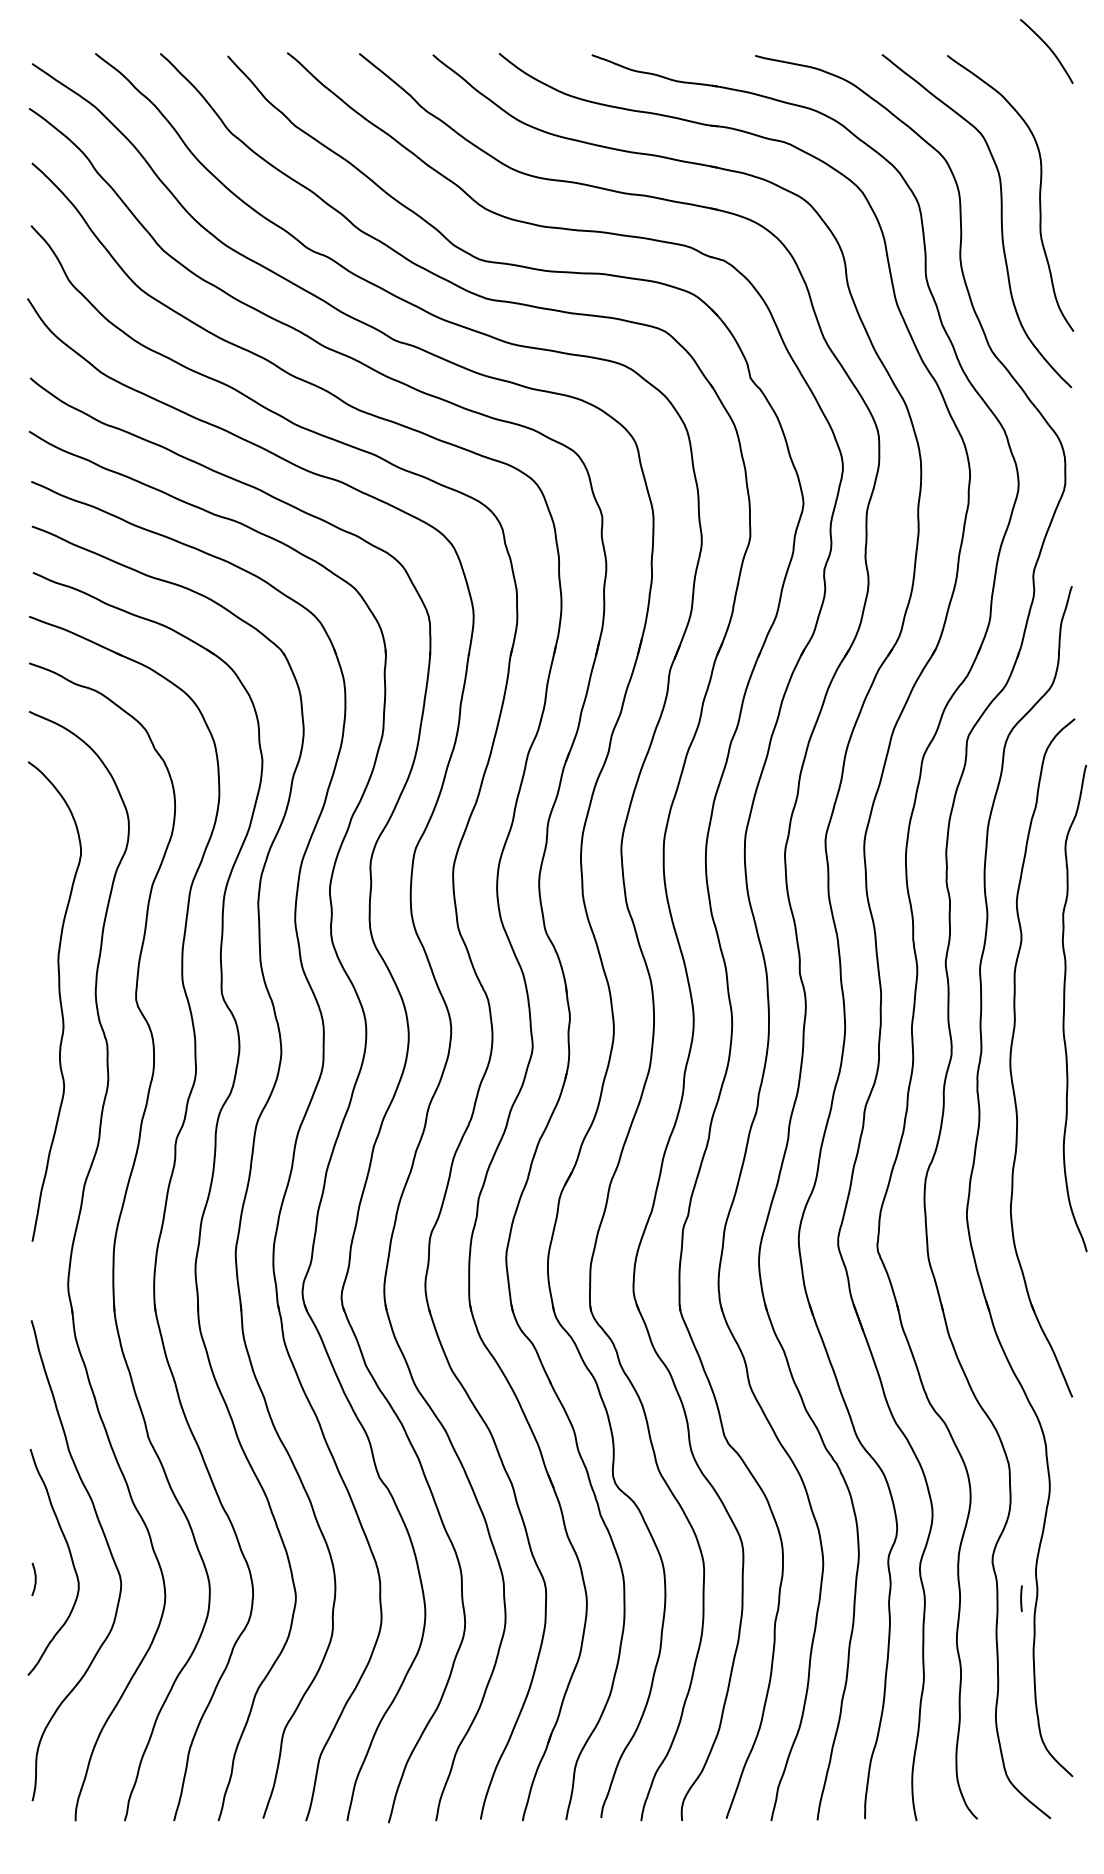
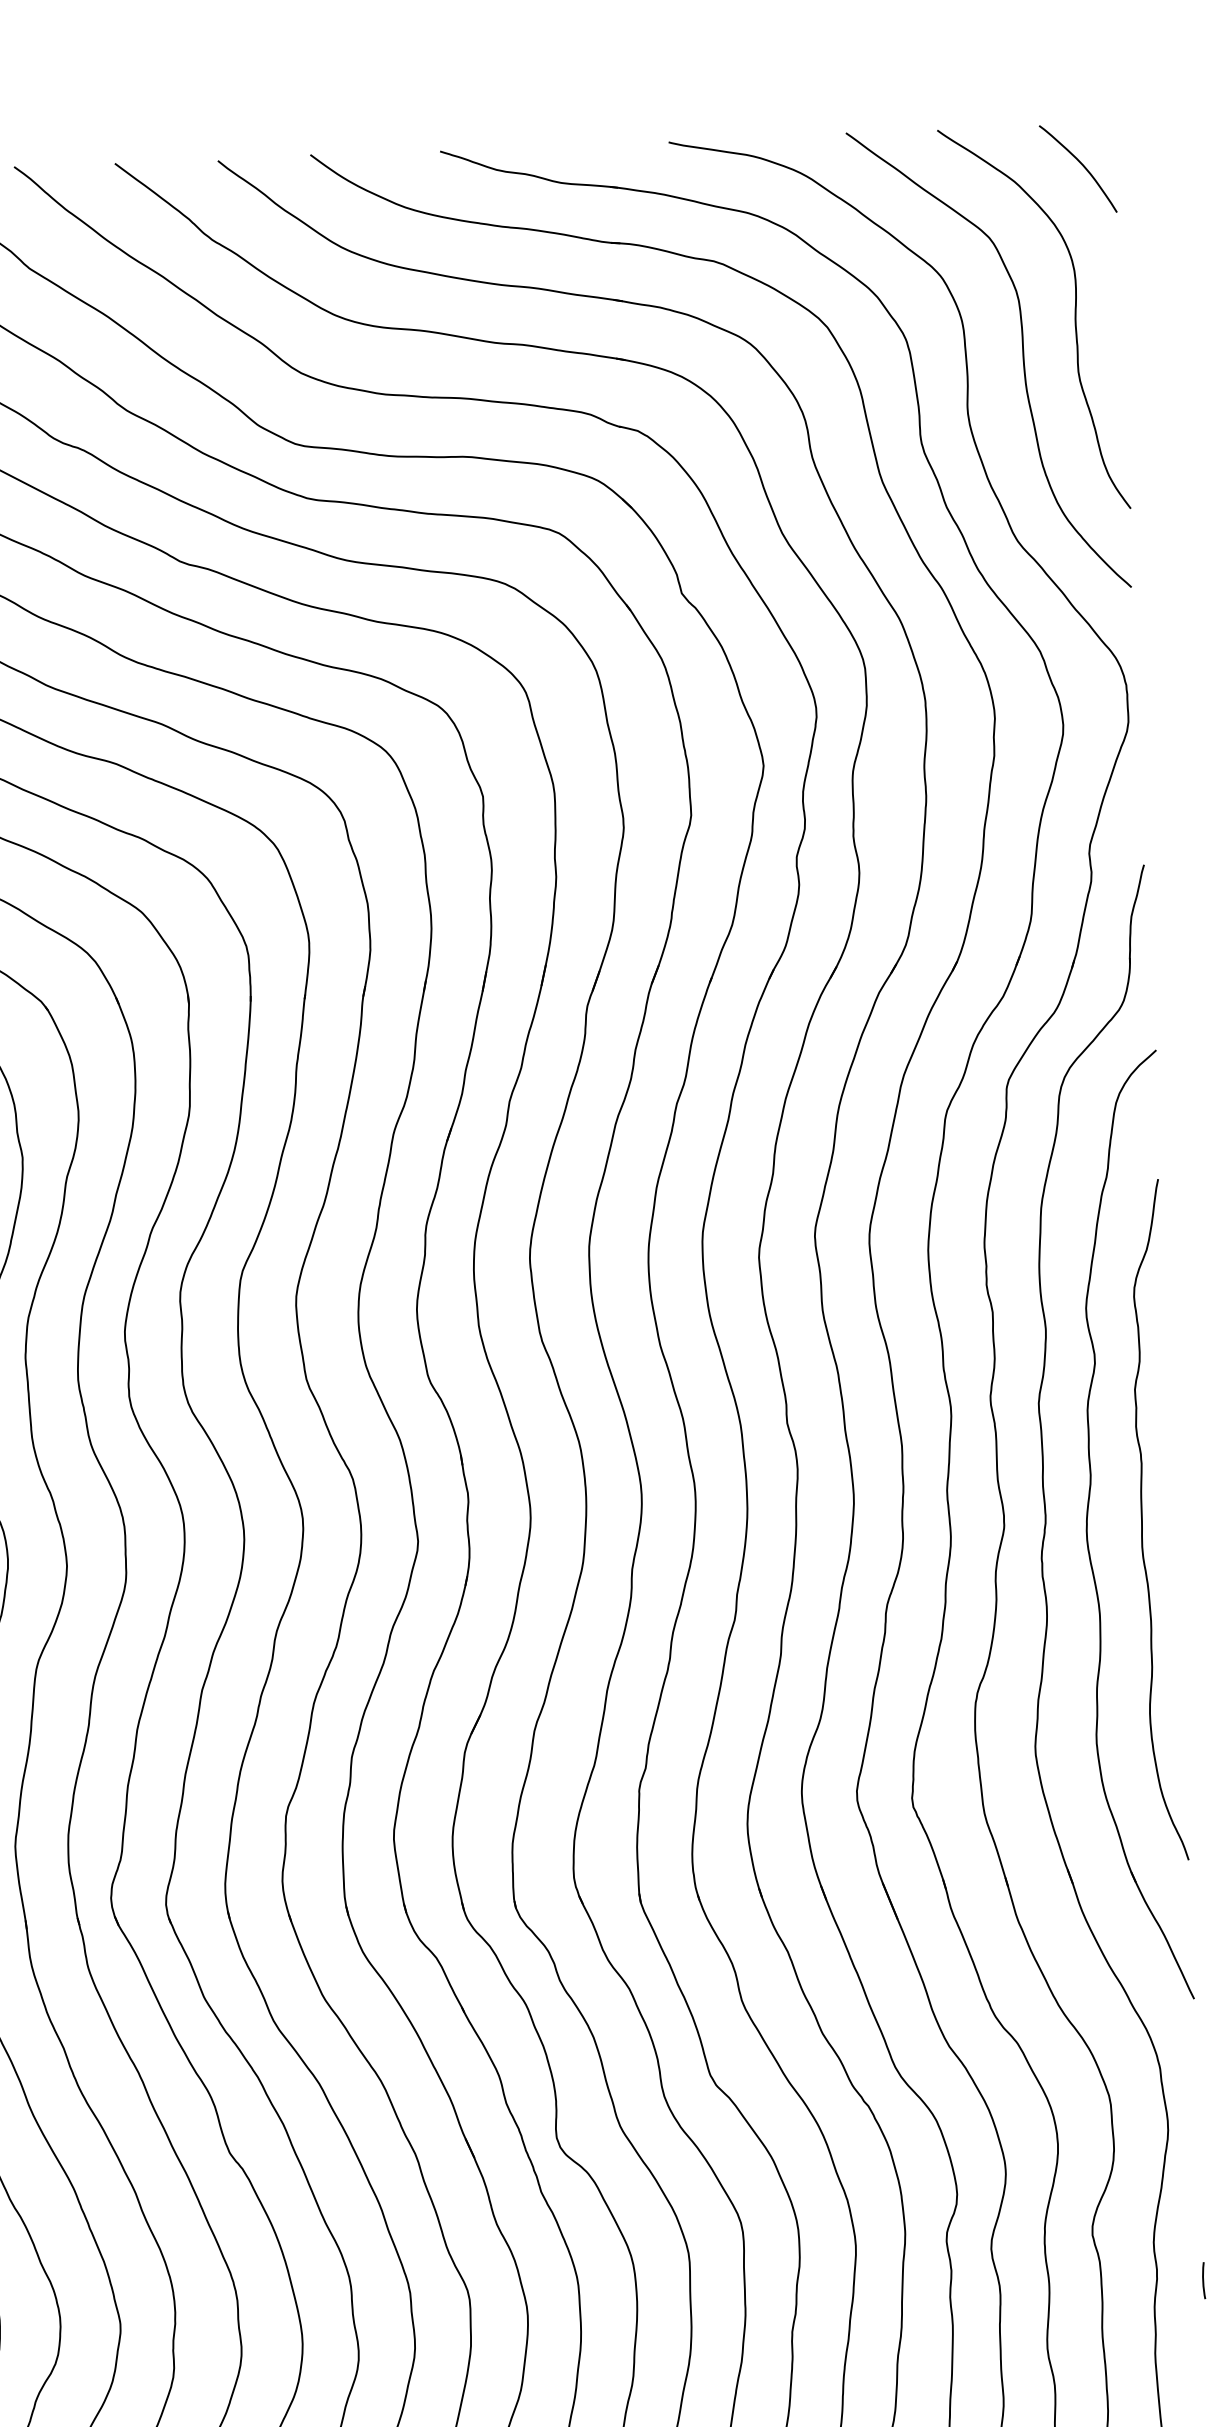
curve: (1048, 48) -> (1080, 164), moved
curve: (1064, 1008) -> (1142, 1520), moved
line: (1021, 1598) -> (1203, 2280), moved

